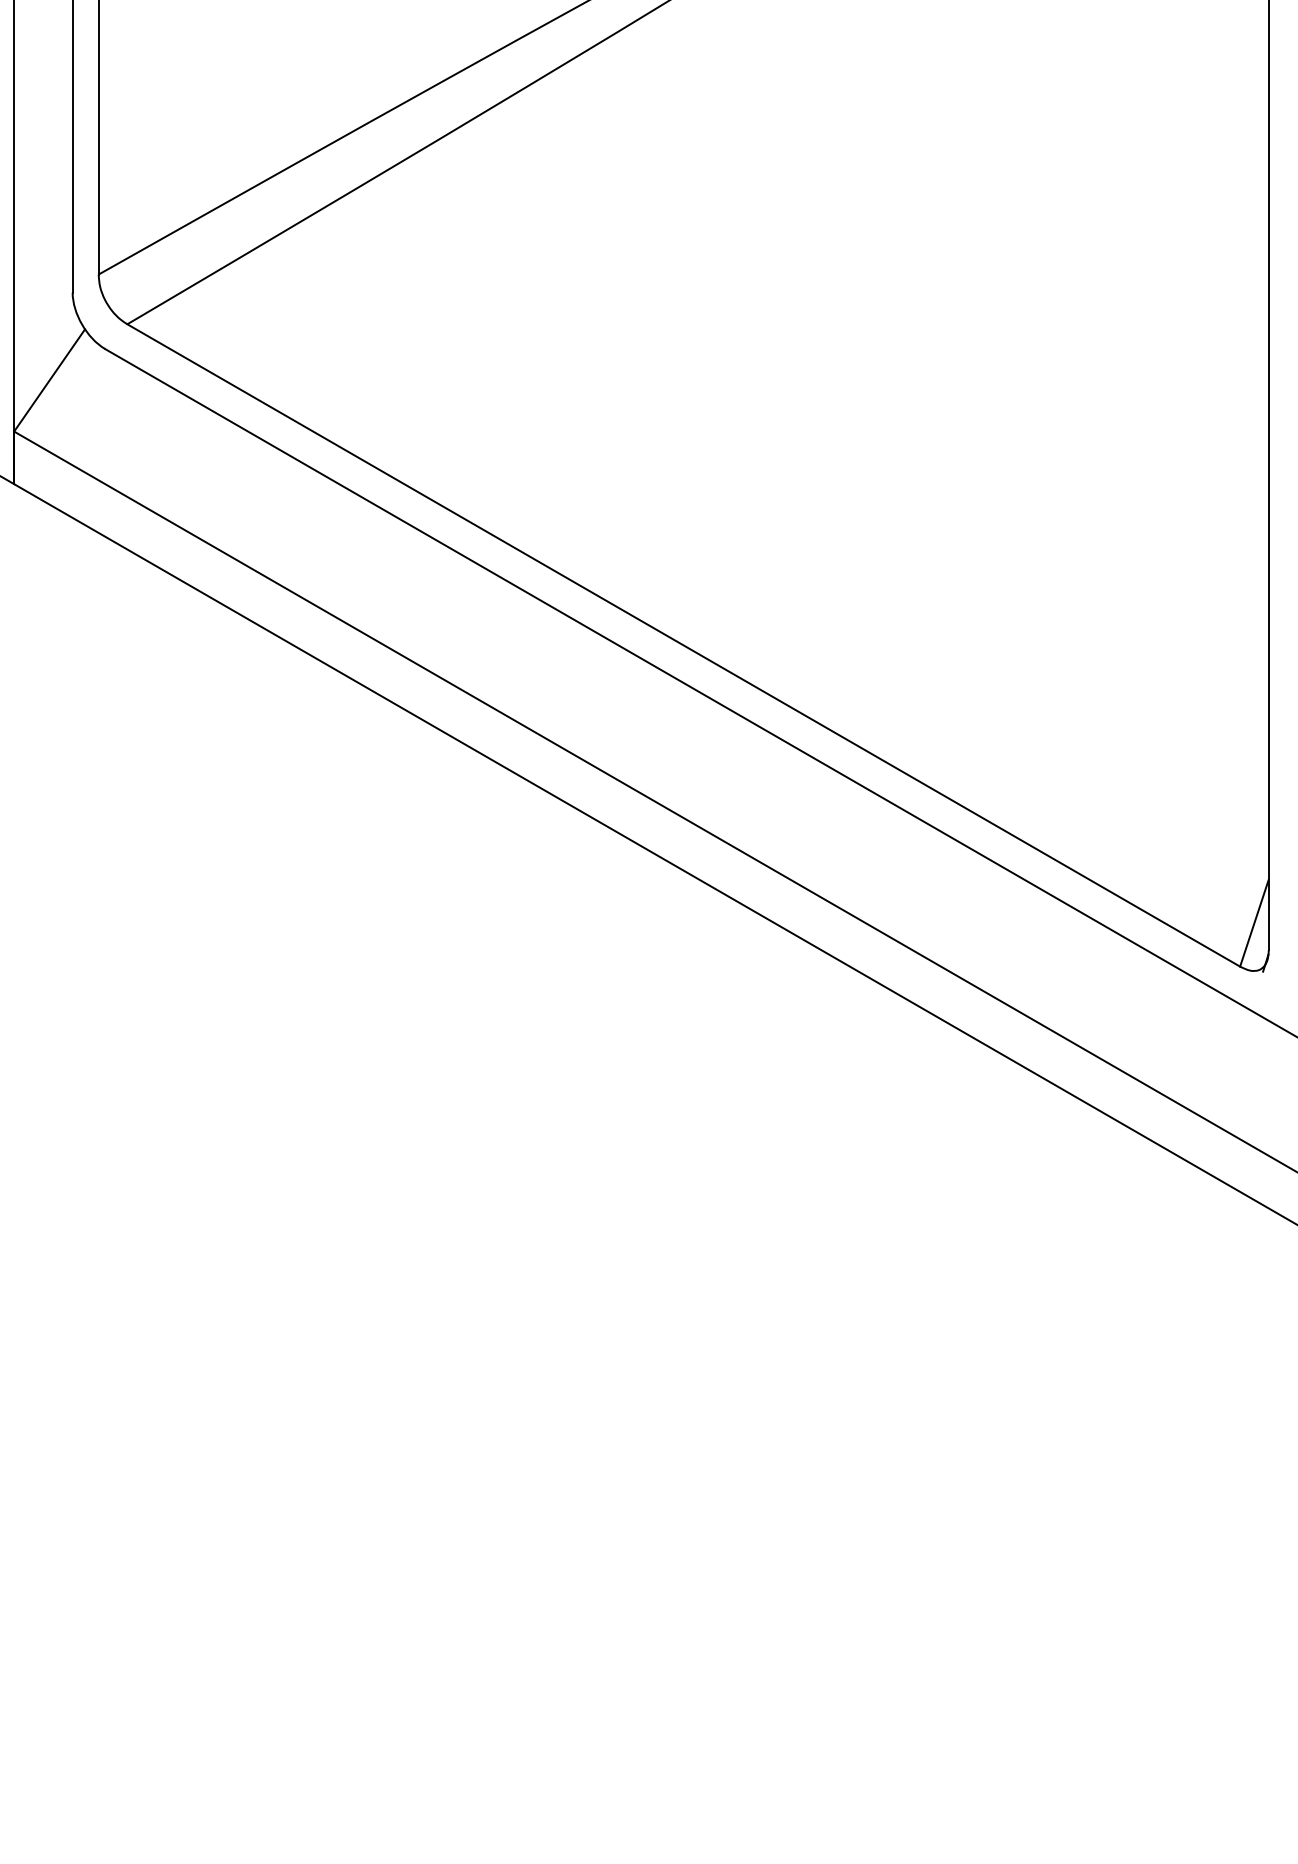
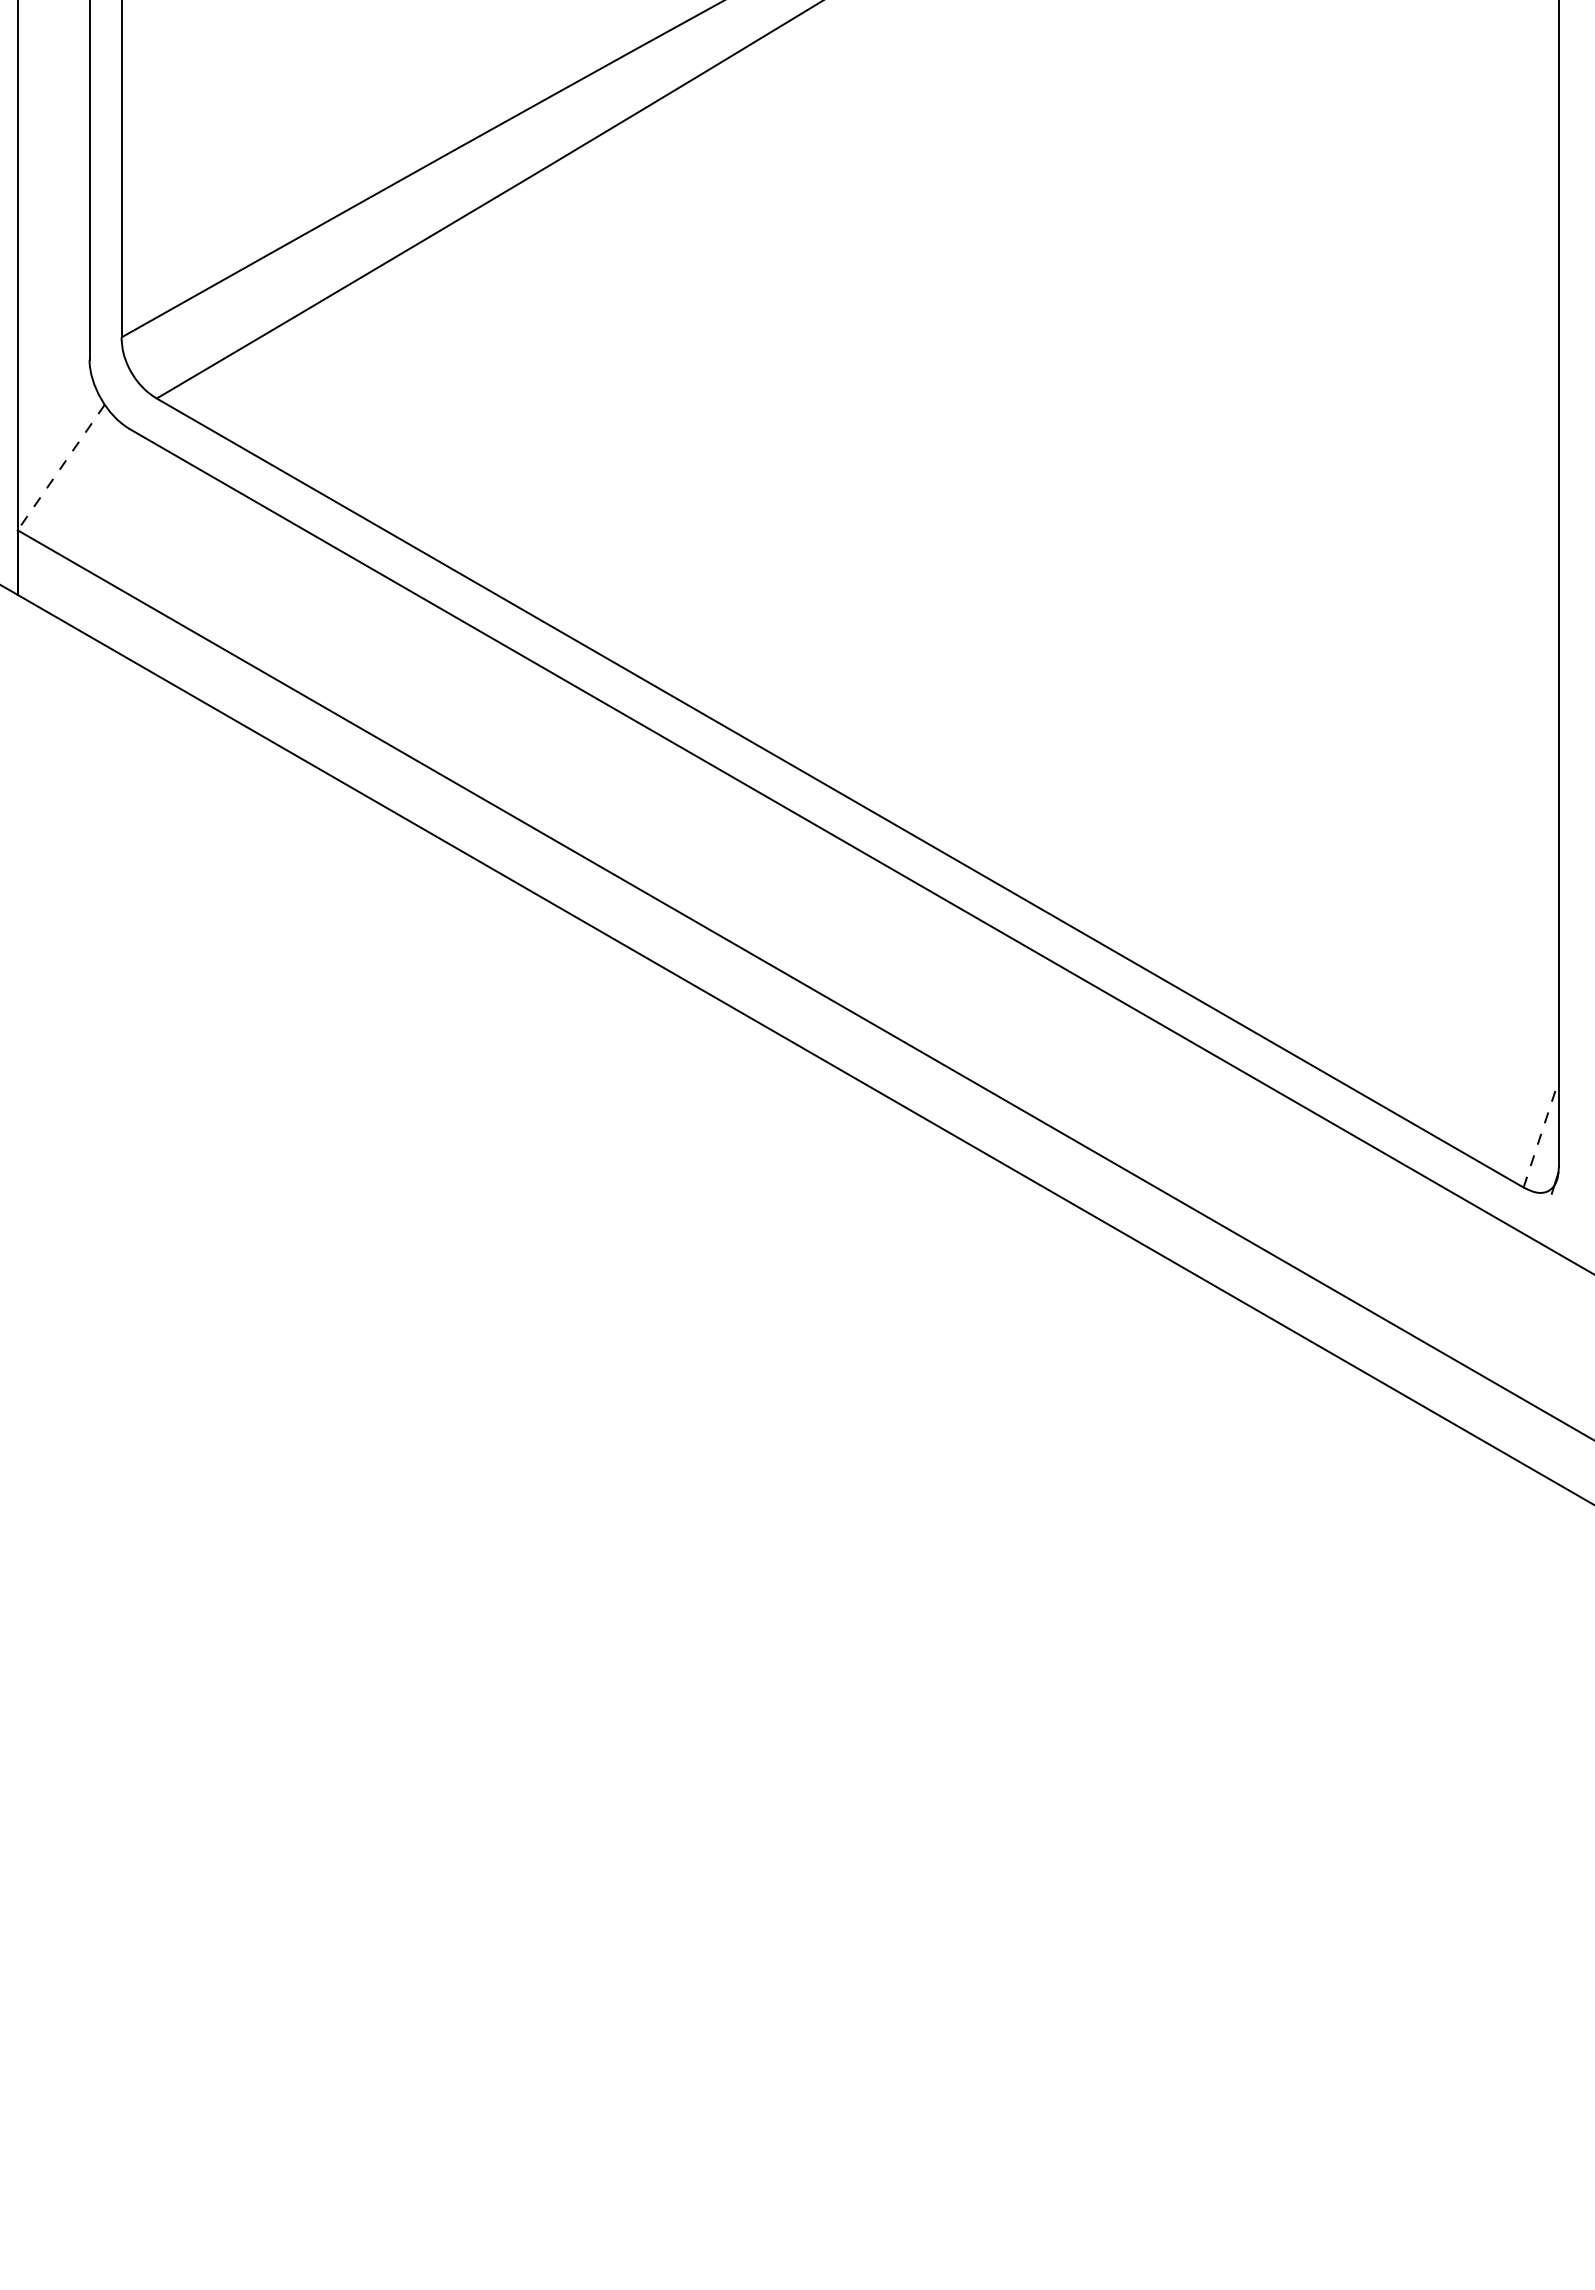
line: (49, 380) -> (60, 467), solid -> dashed
line: (1254, 922) -> (1541, 1133), solid -> dashed

